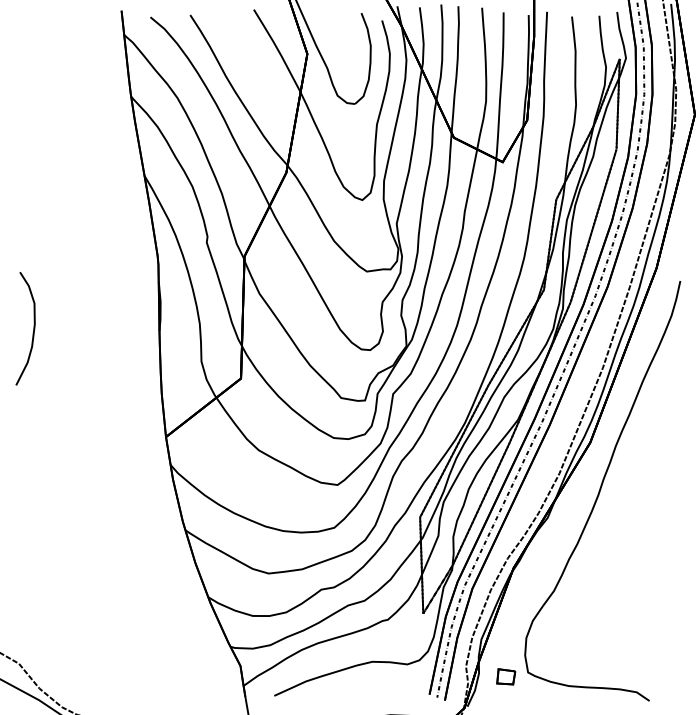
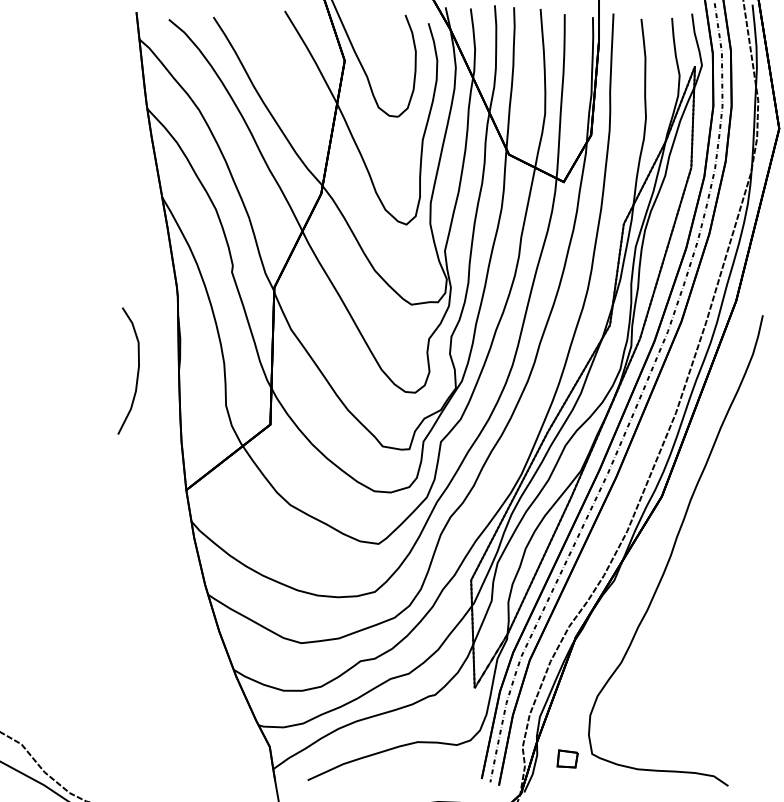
curve: (33, 328) -> (137, 370), moved

